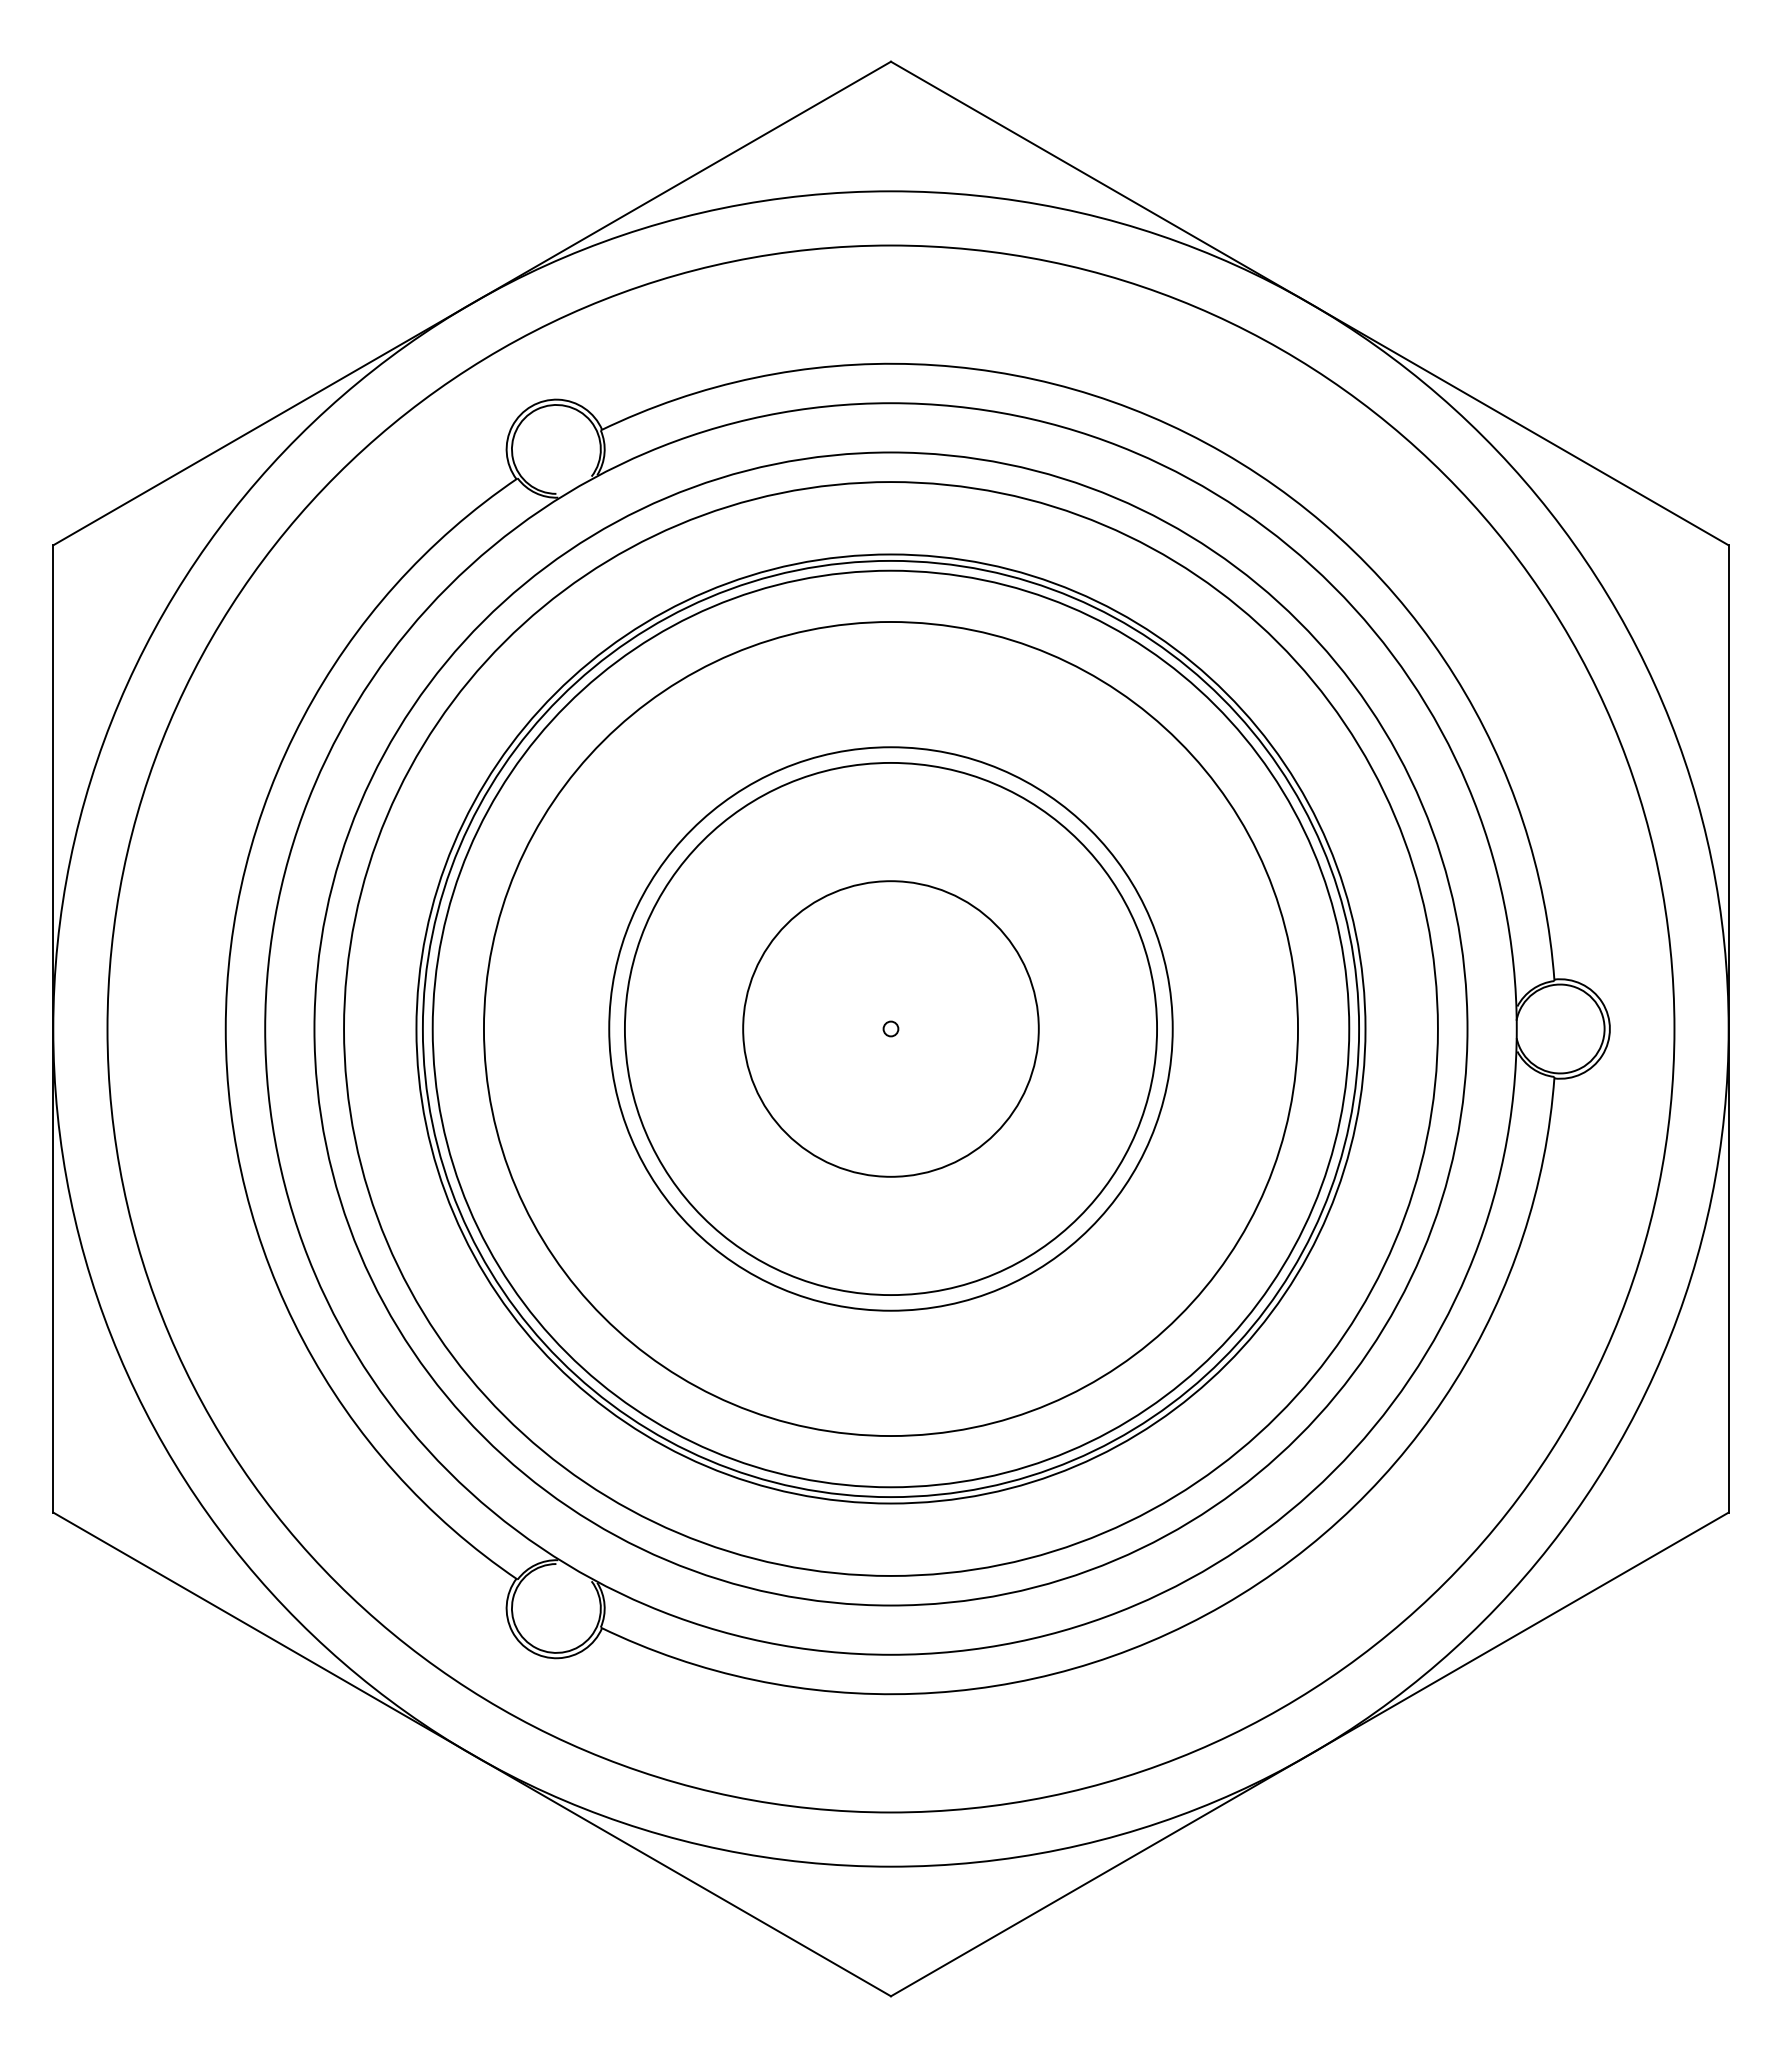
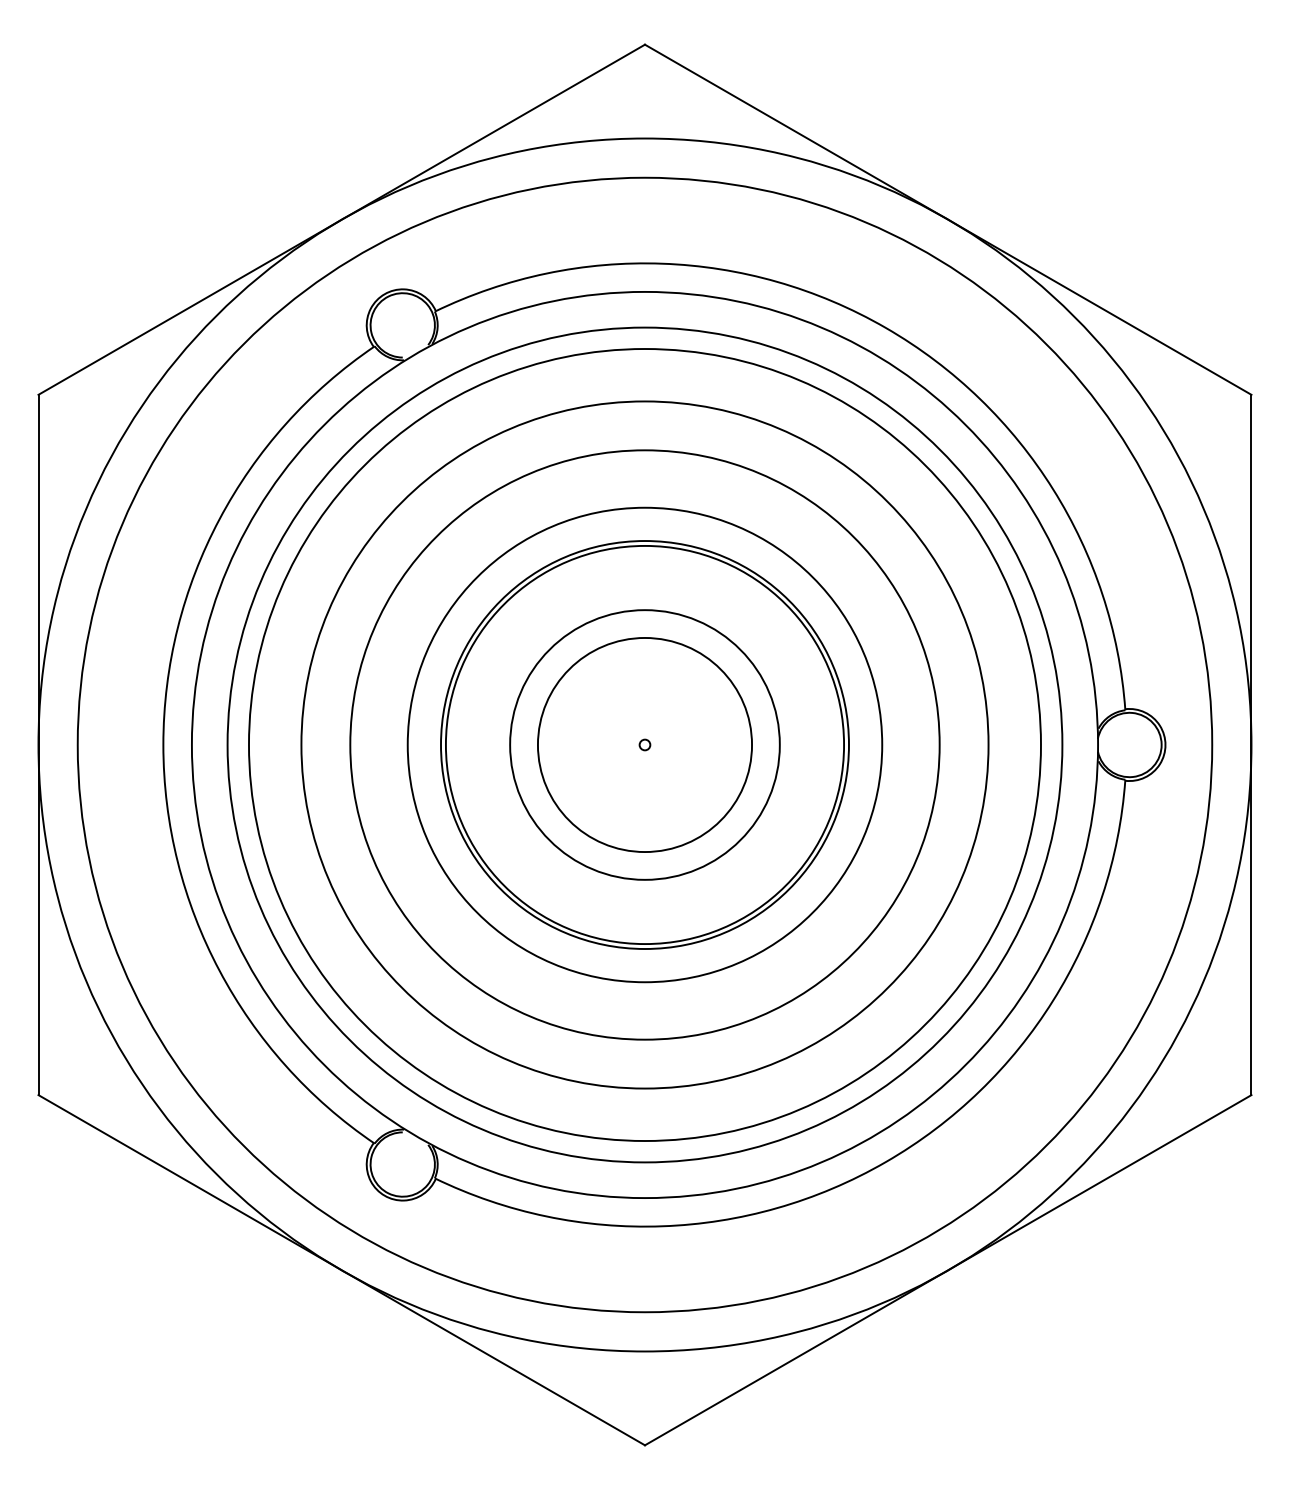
circle: (890, 1028) -> (644, 744), size x0.6
circle: (890, 1028) -> (644, 744), size x0.7
circle: (890, 1028) -> (644, 744), size x0.7

